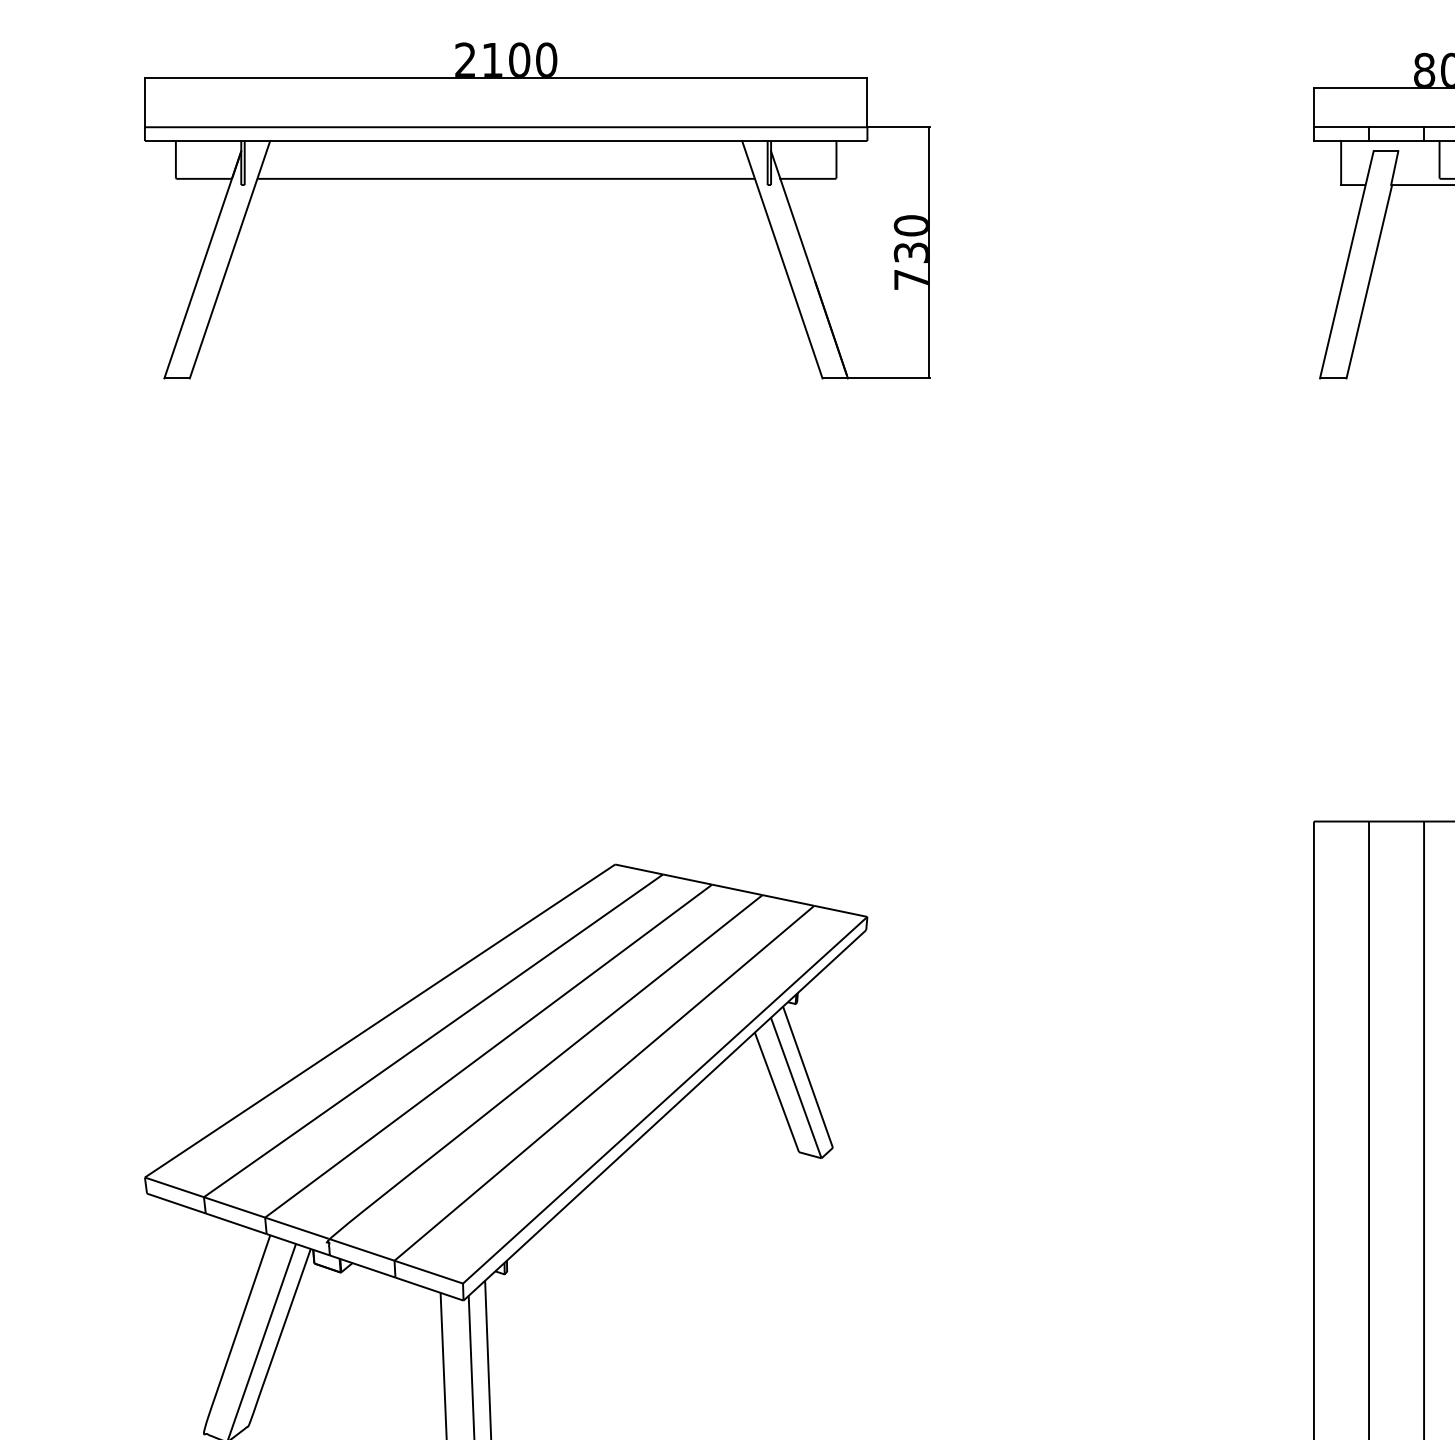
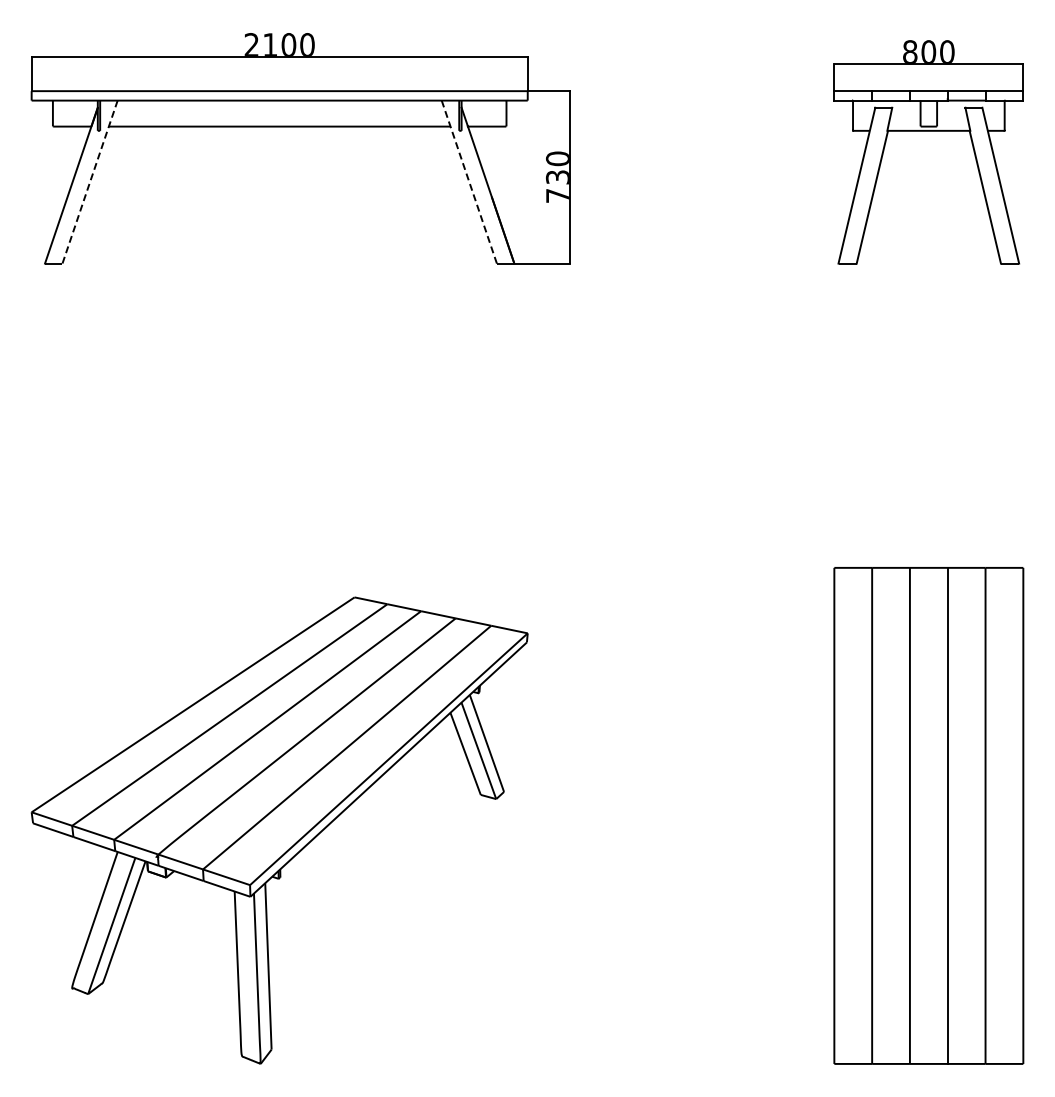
line: (782, 258) -> (469, 181), solid -> dashed
line: (229, 260) -> (89, 182), solid -> dashed

